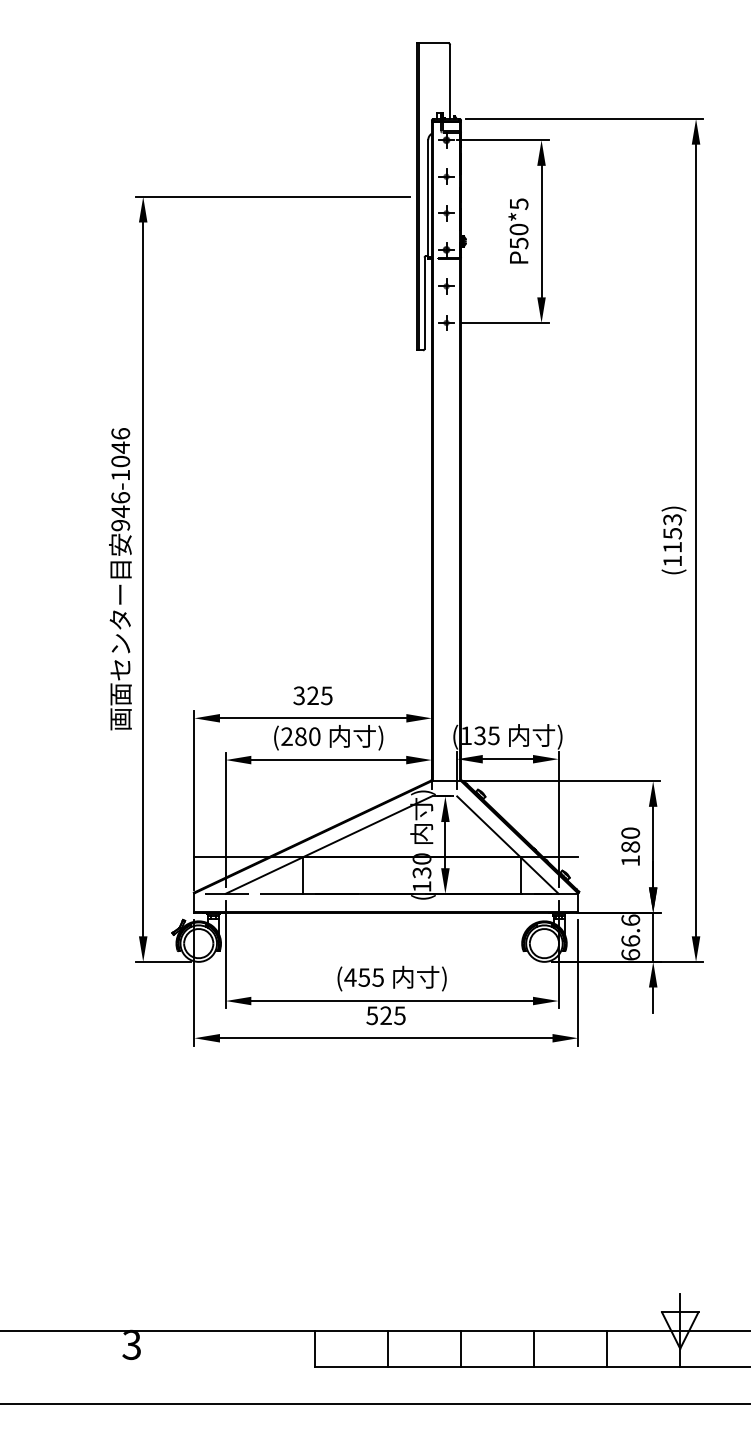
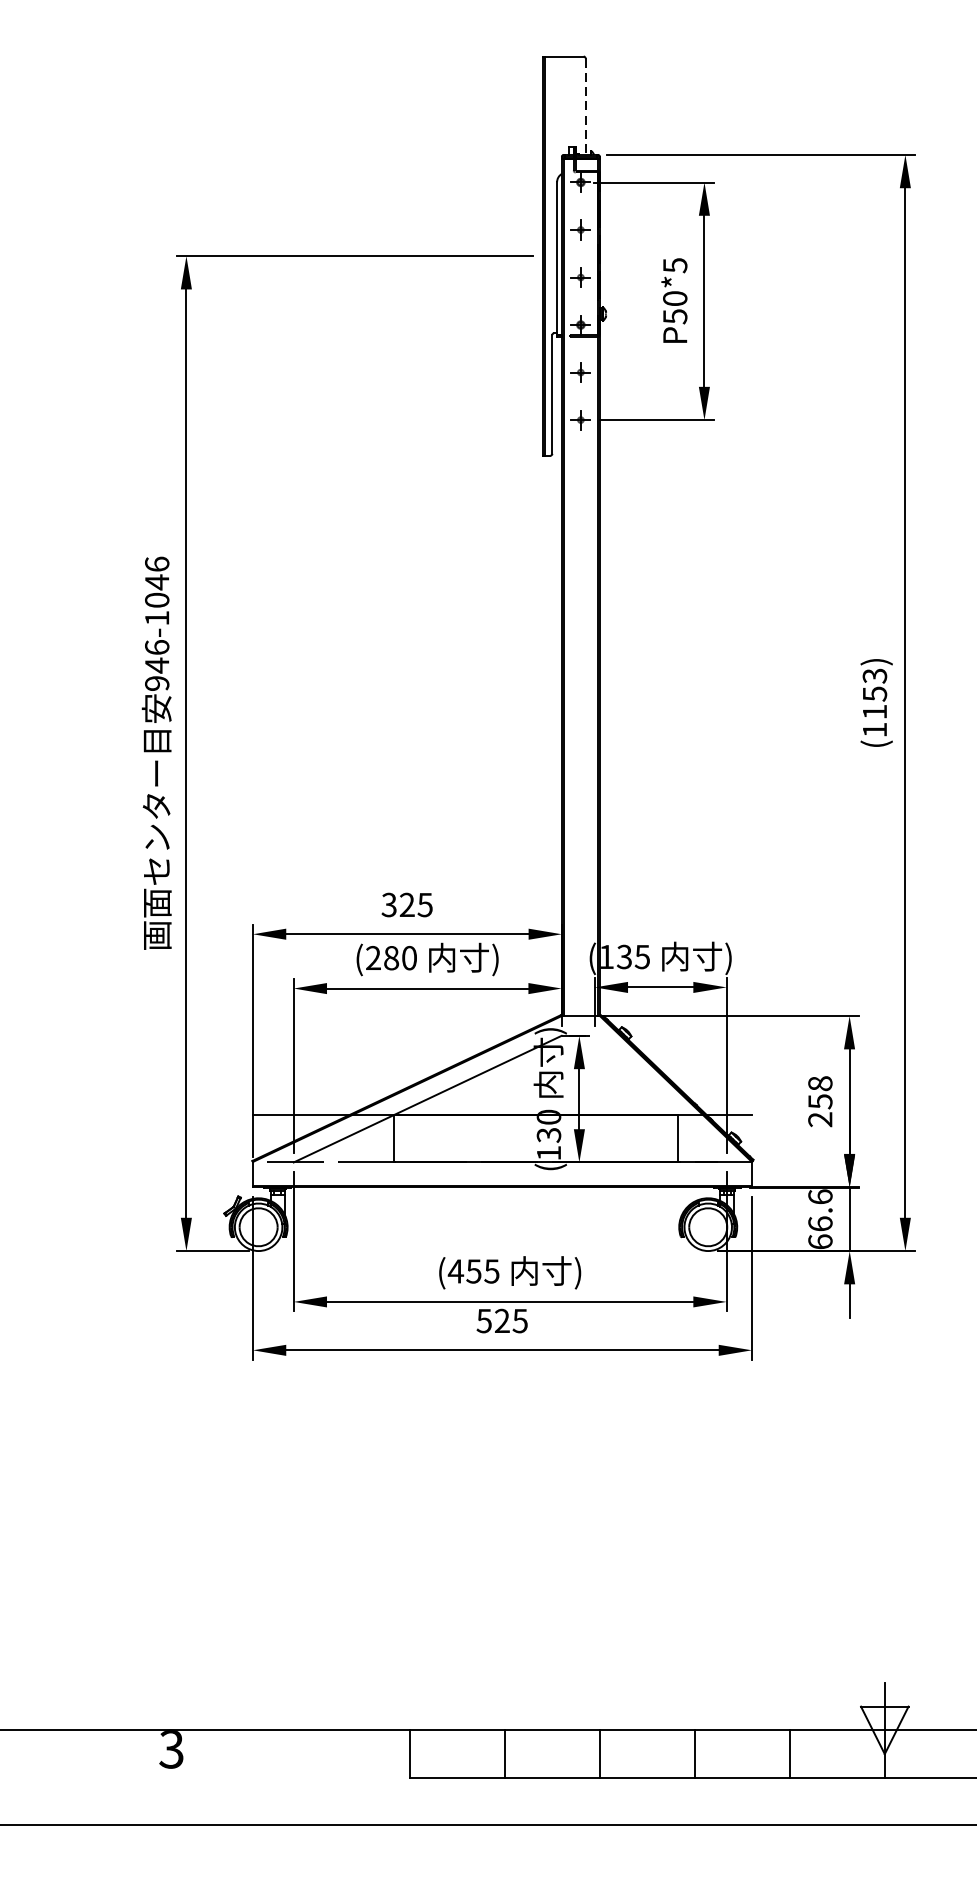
line: (450, 82) -> (586, 107), solid -> dashed
line: (507, 844) -> (660, 1098), removed
text: (630, 846) -> (820, 1100), 180 -> 258

